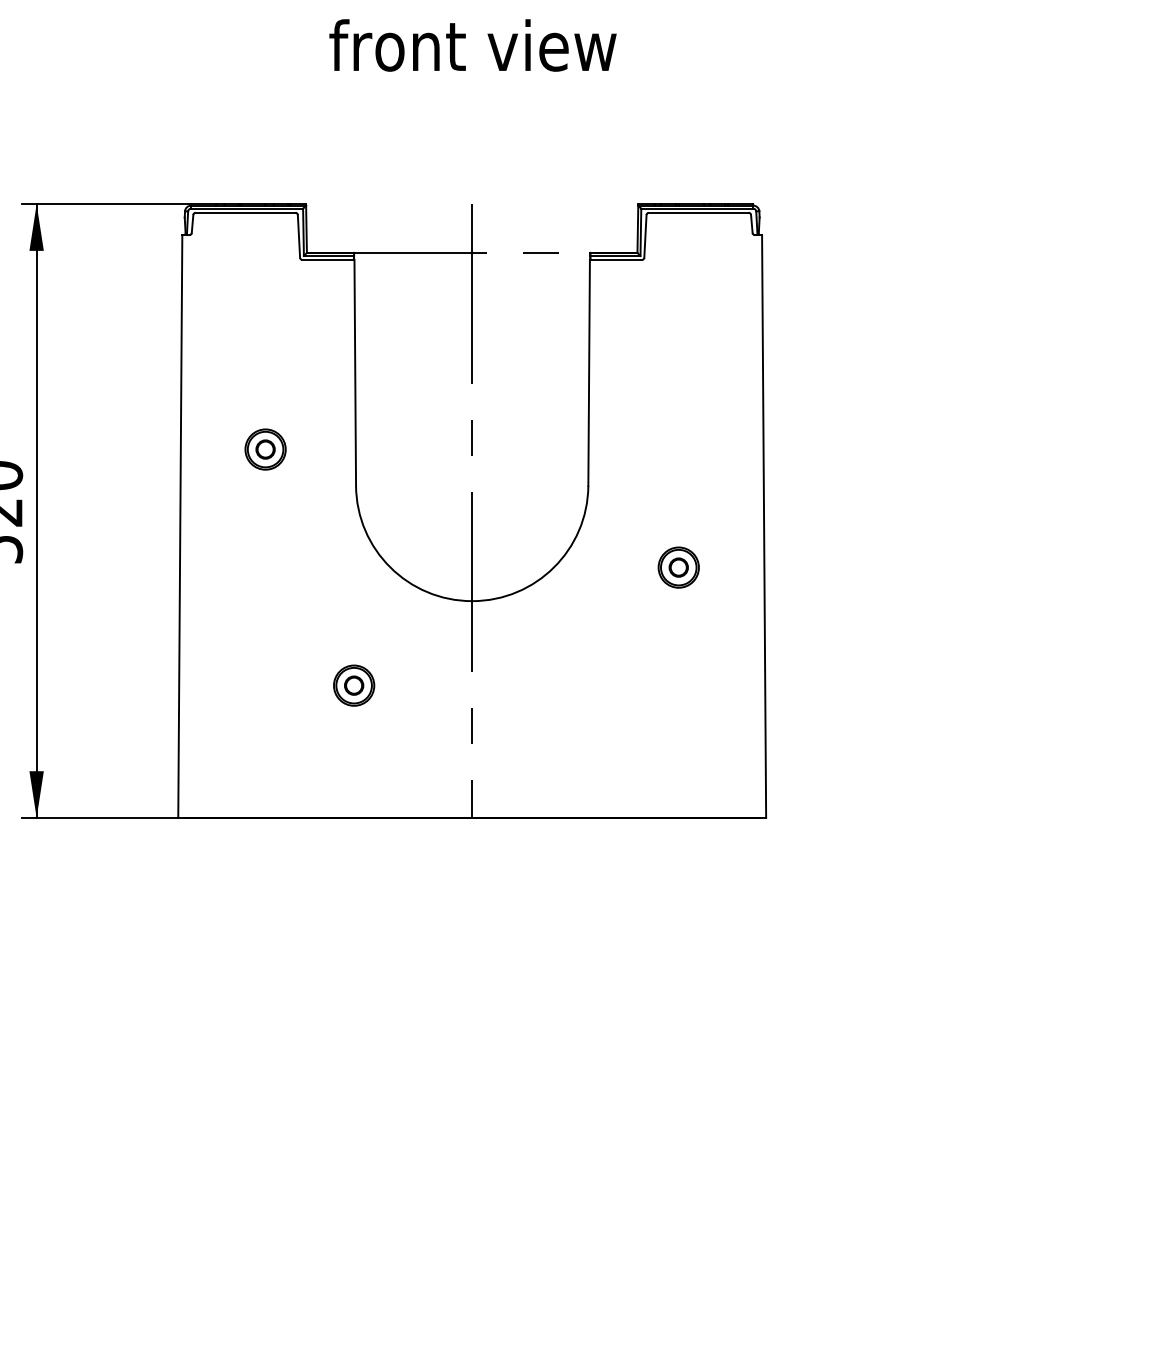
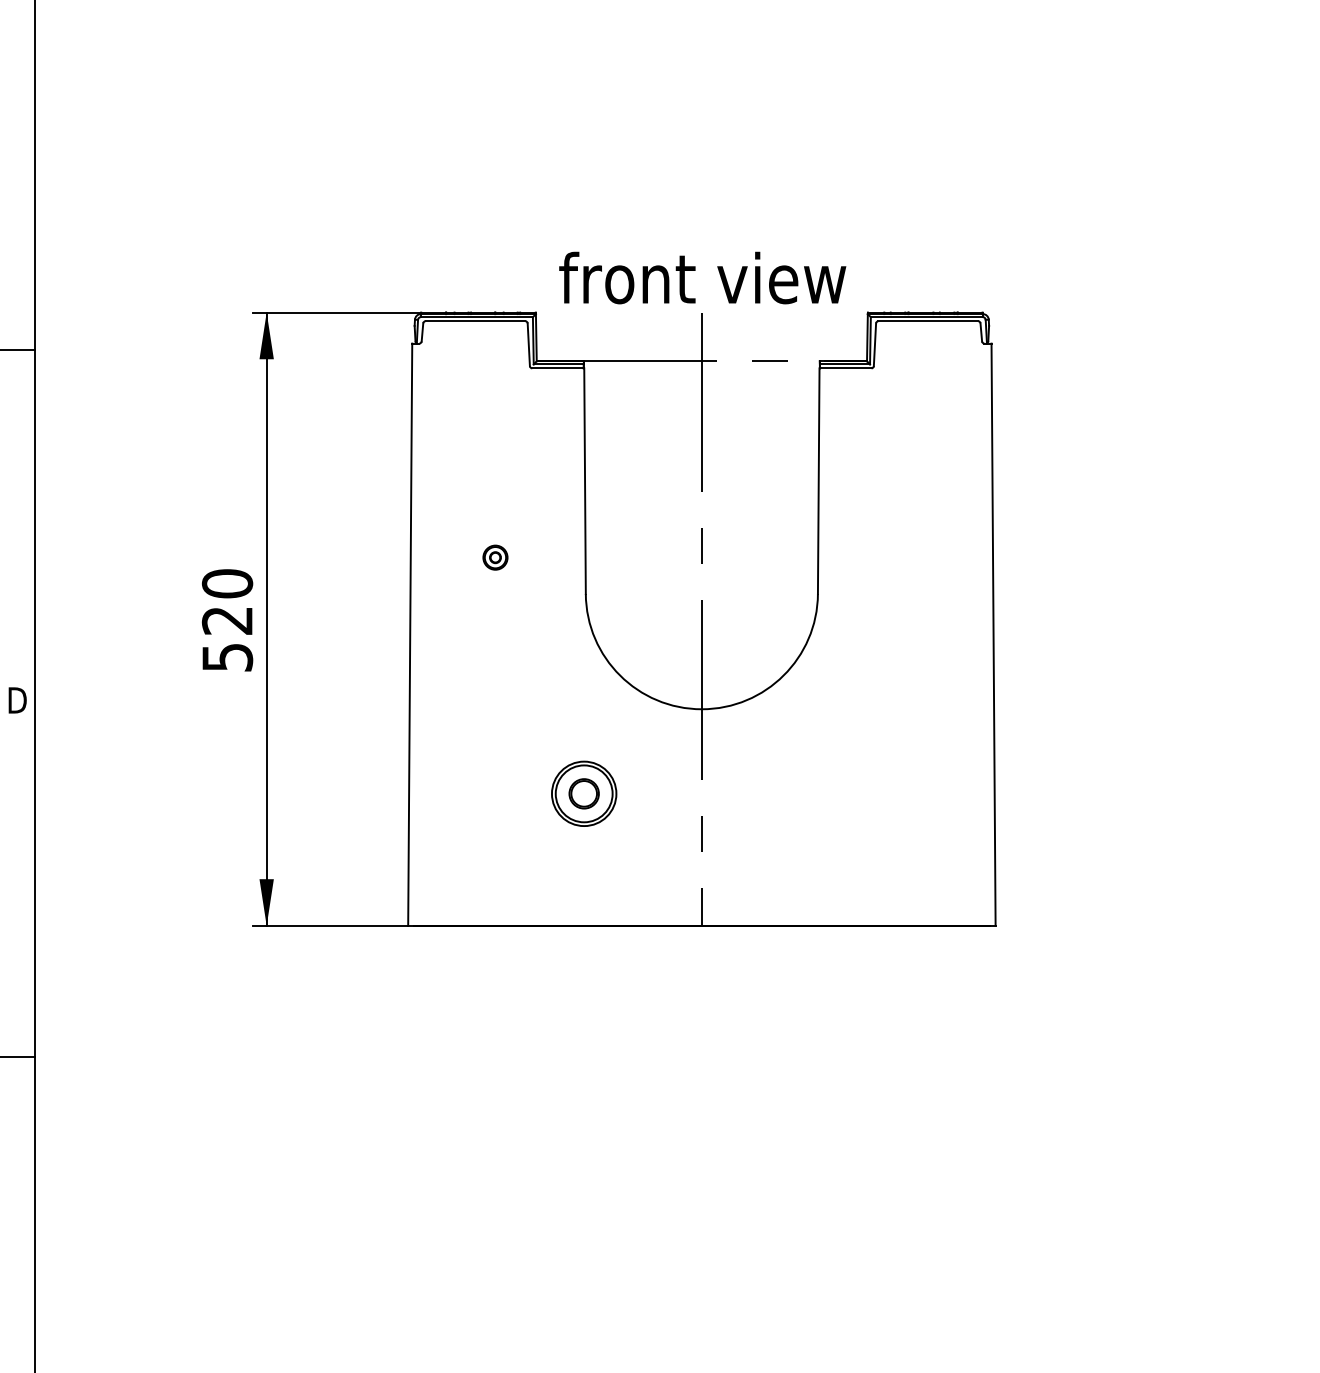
text: (472, 44) -> (702, 277), moved
part: (265, 449) -> (495, 557), size x0.6
part: (678, 567) -> (908, 675), removed
part: (353, 685) -> (583, 793), size x1.6

